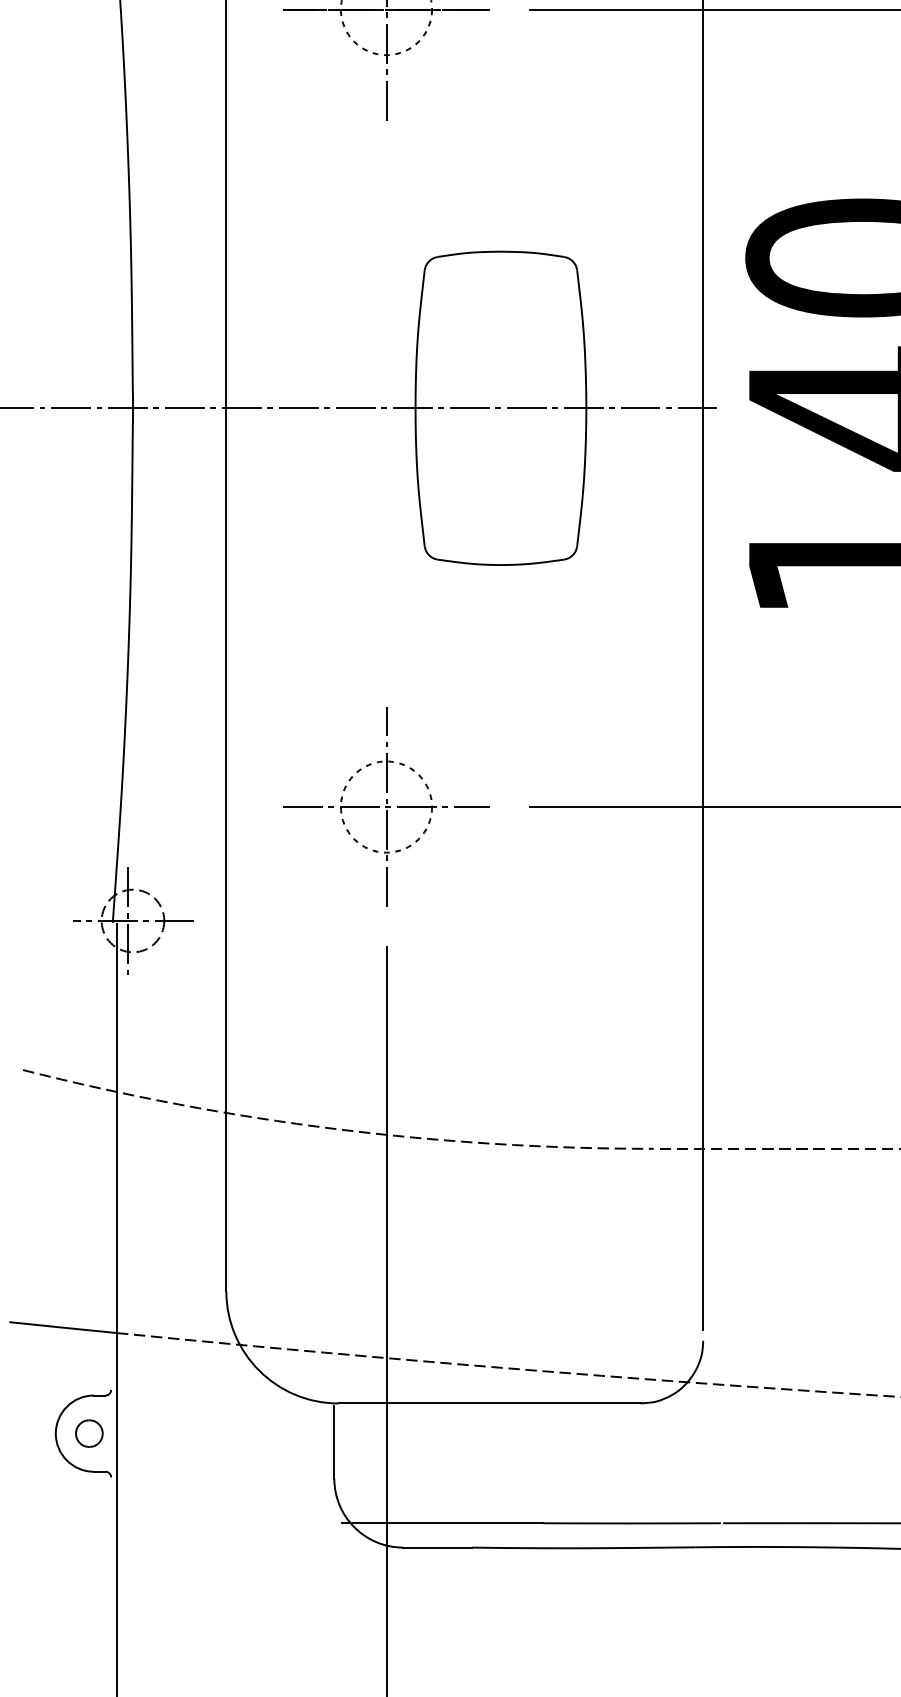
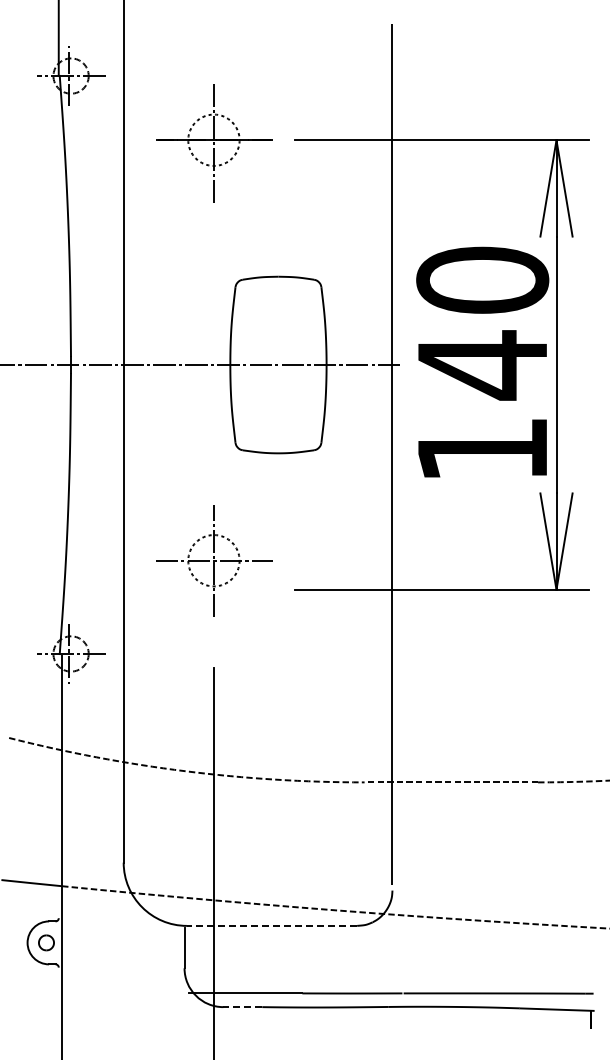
part: (387, 806) -> (214, 560), moved
line: (488, 1402) -> (271, 925), solid -> dashed
line: (437, 1548) -> (242, 1007), solid -> dashed

